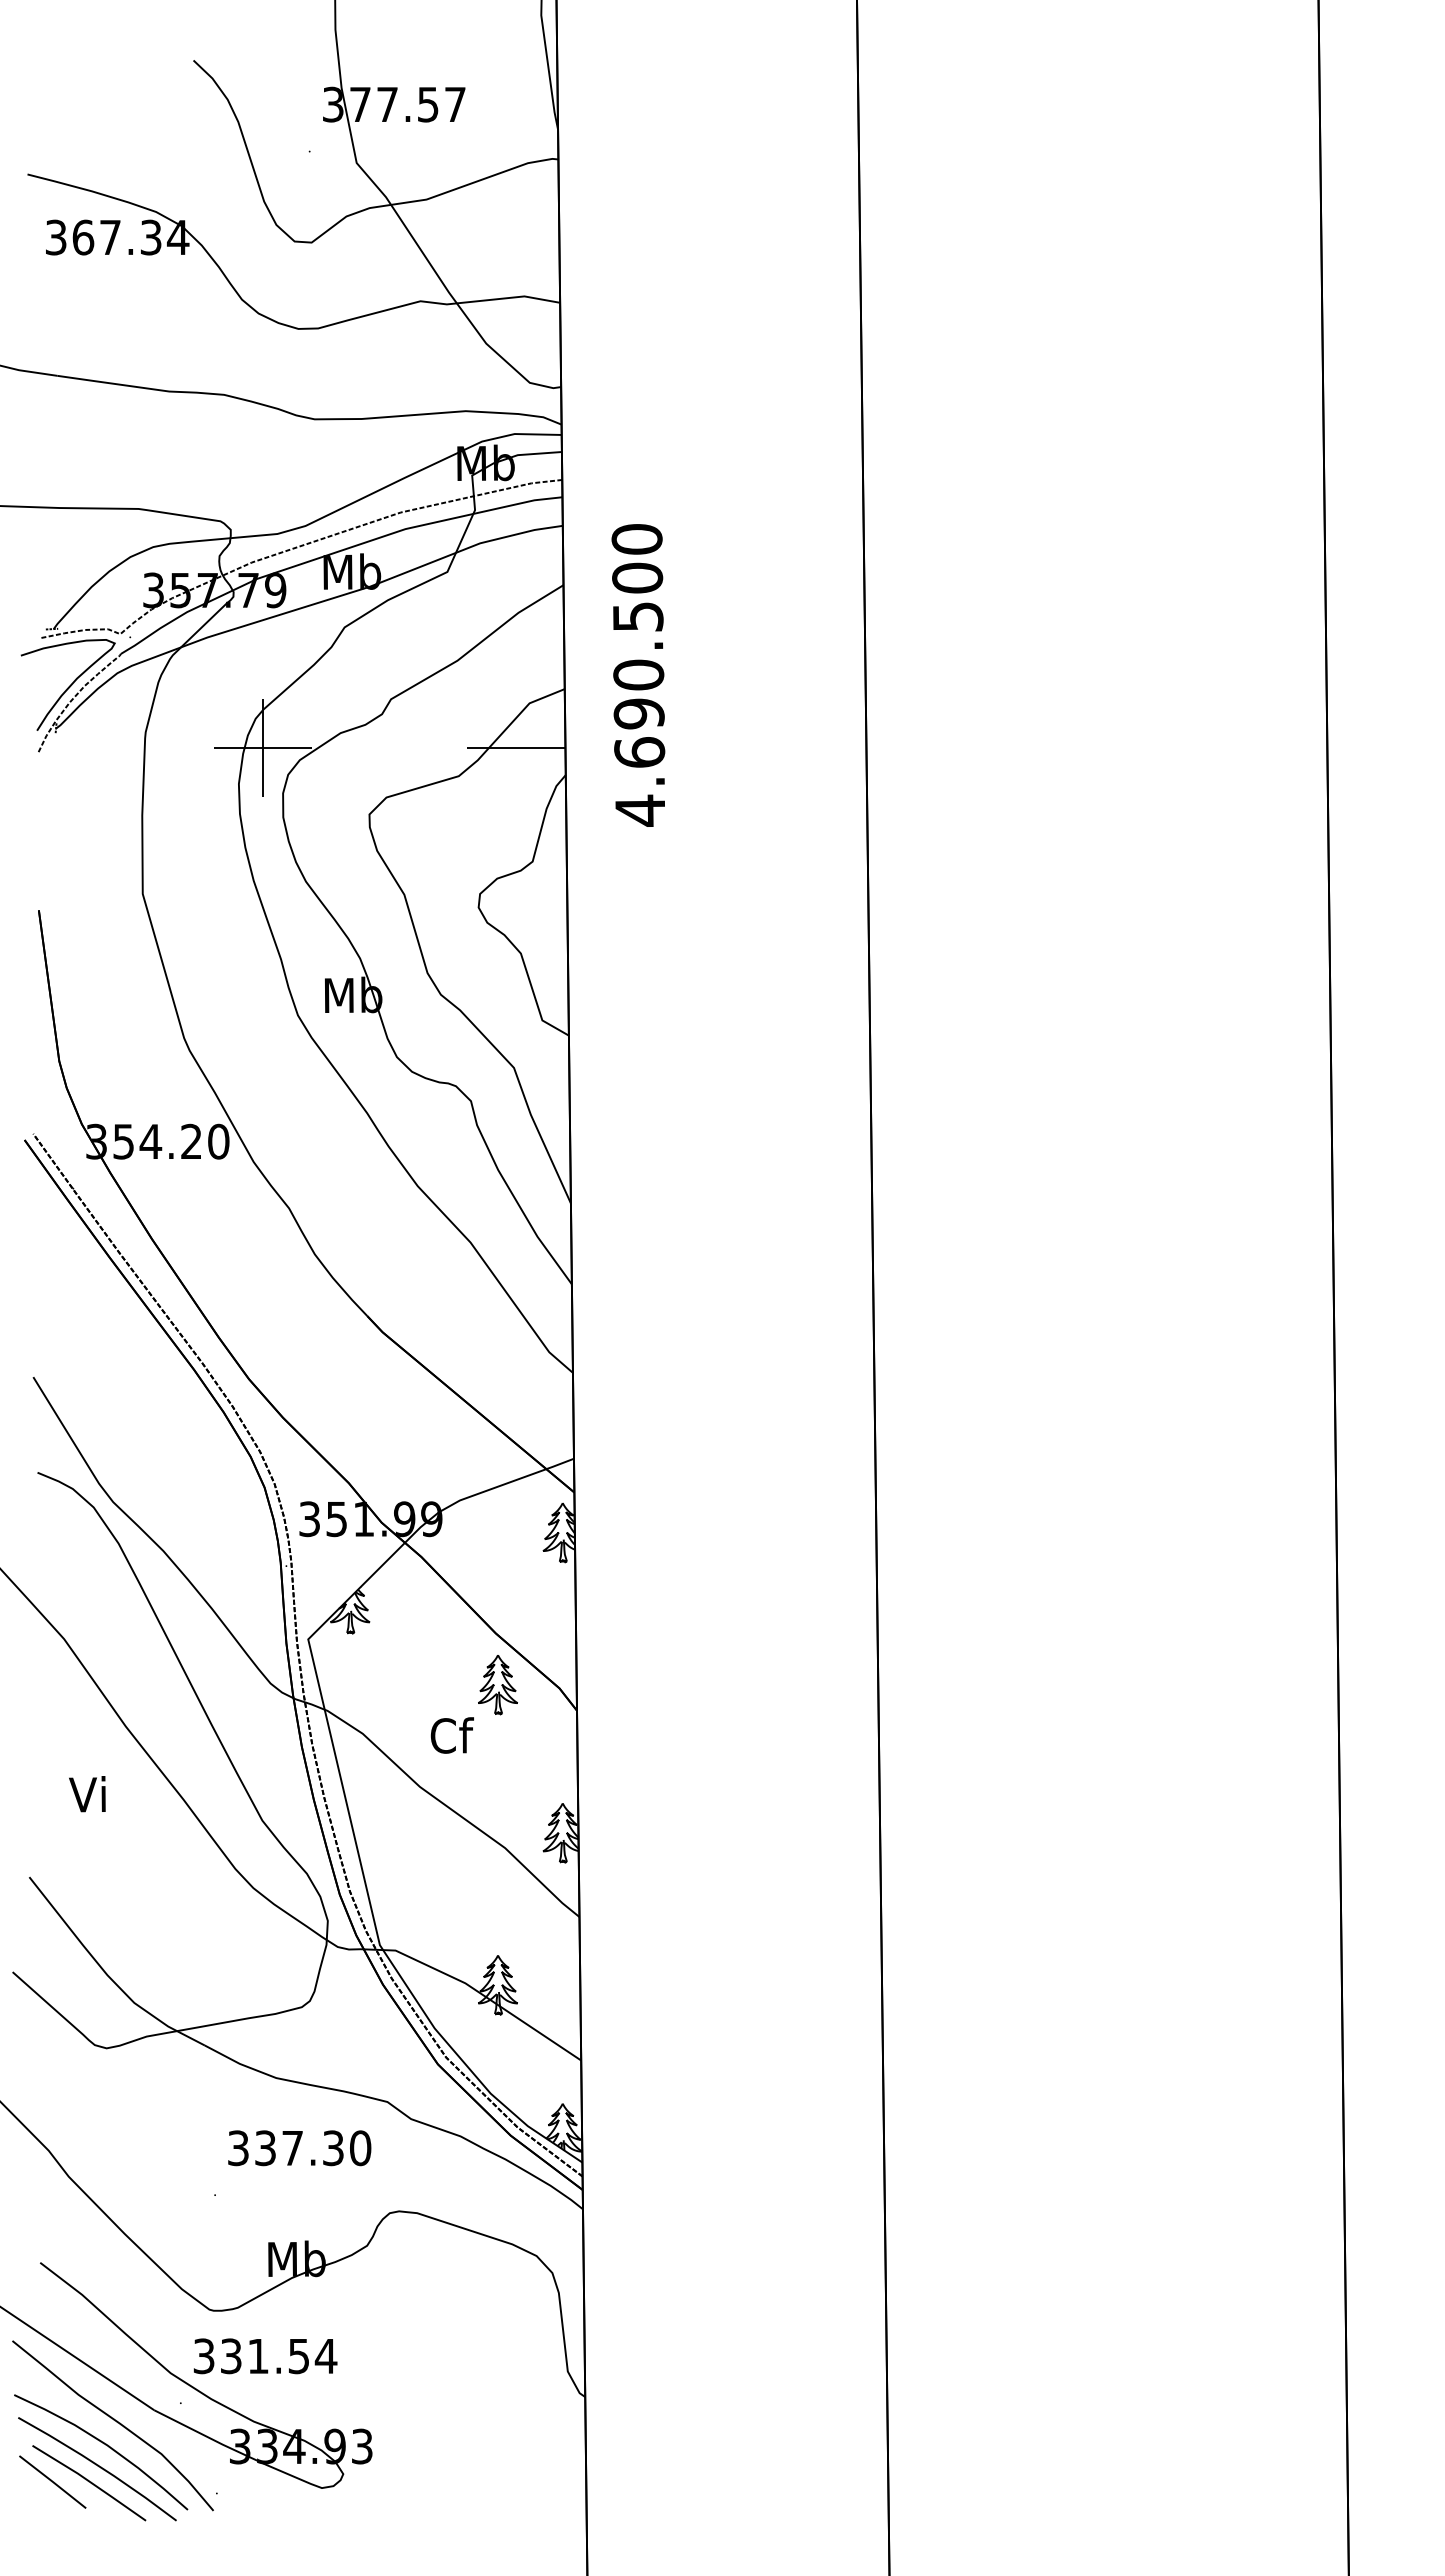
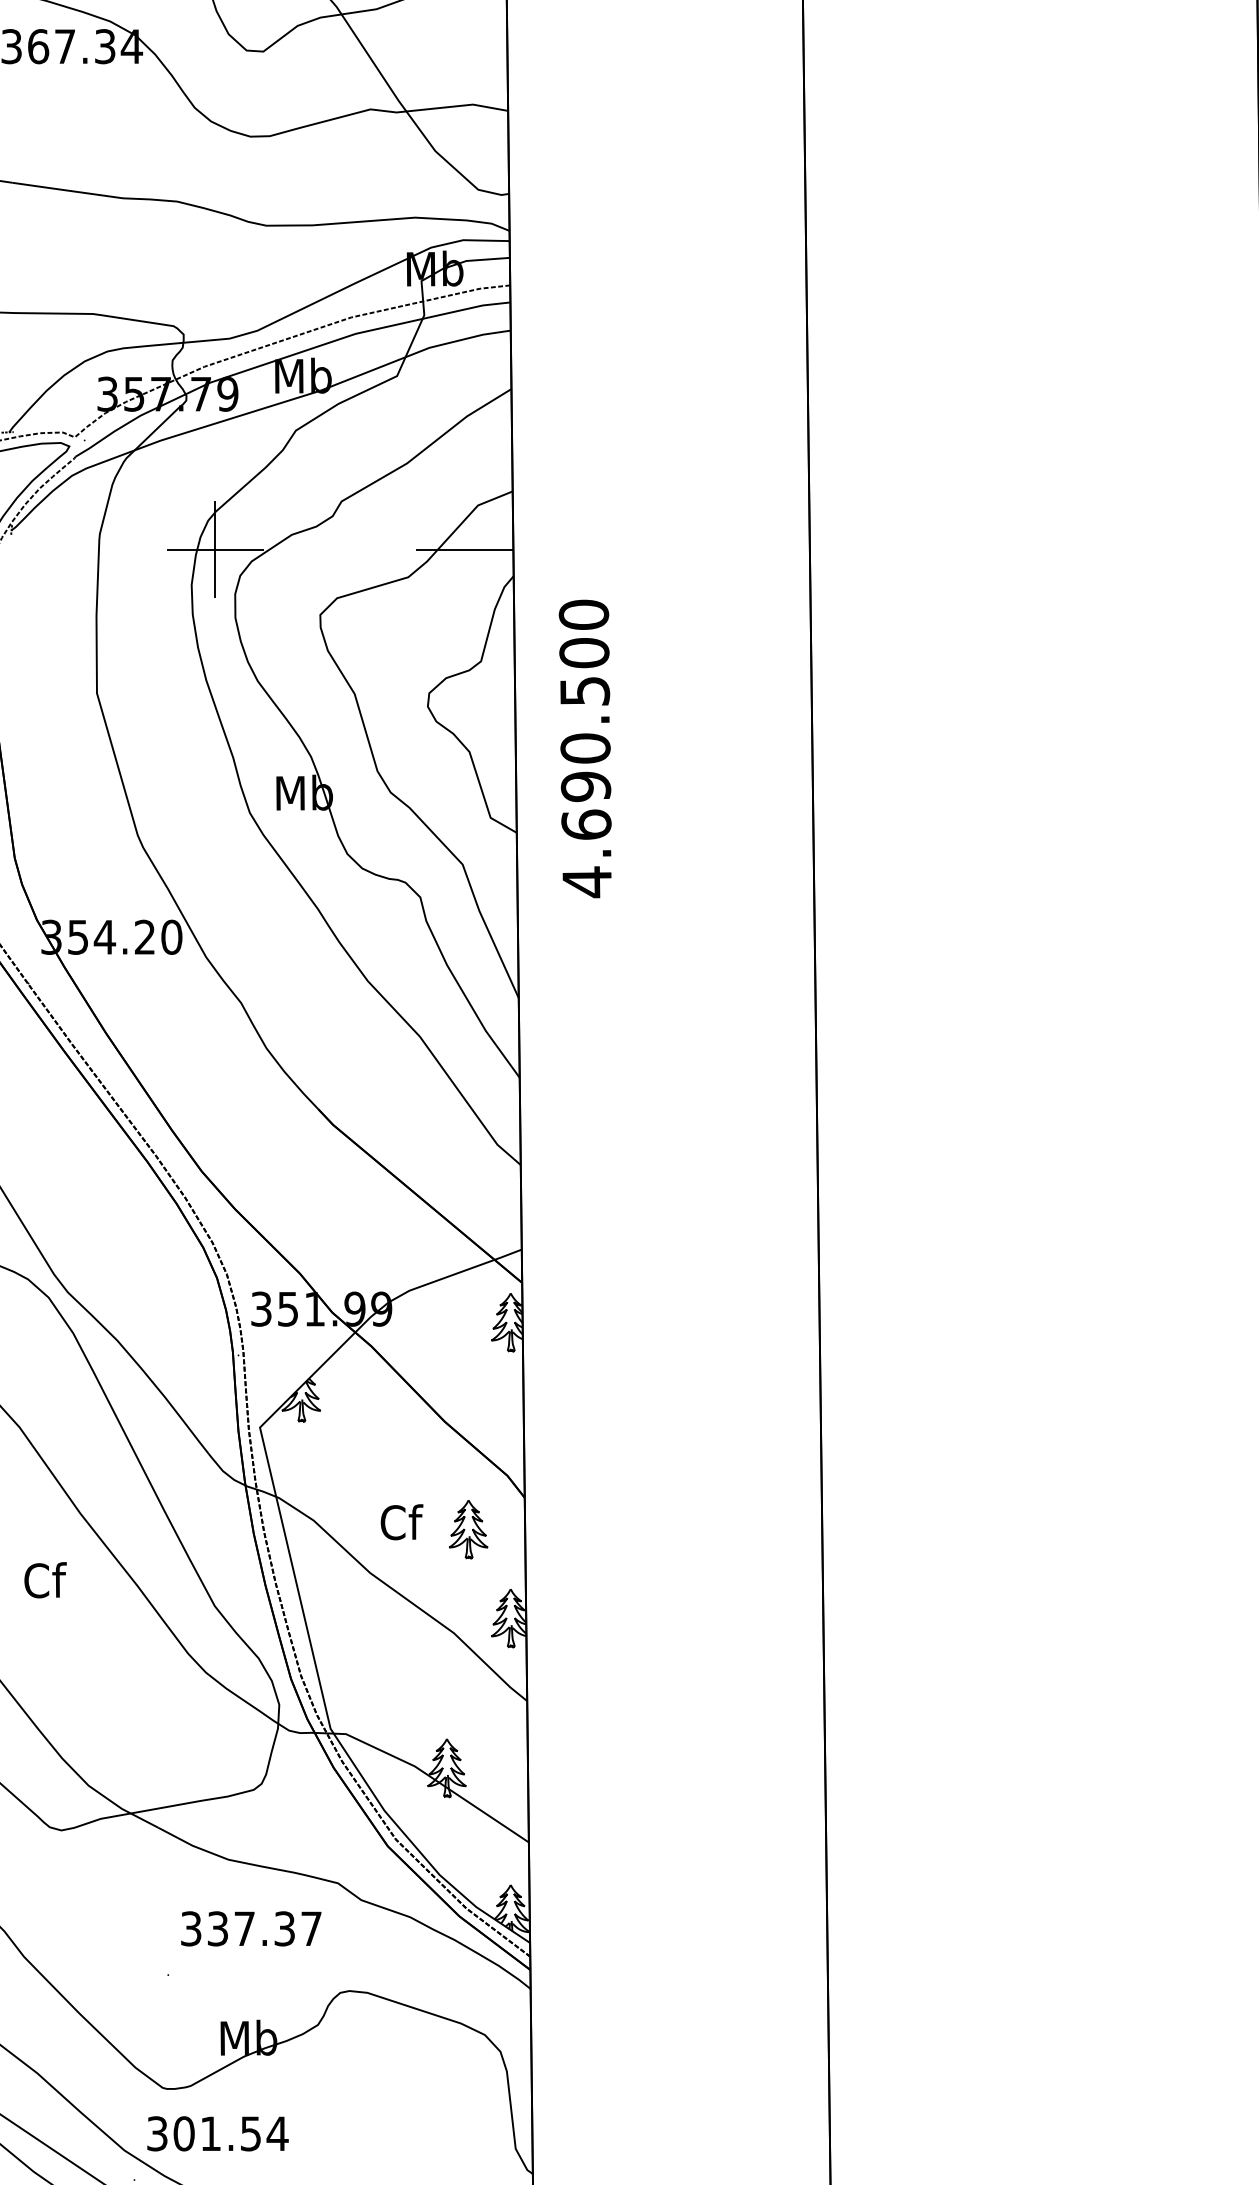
text: (638, 675) -> (585, 748), moved
part: (497, 1685) -> (468, 1530), moved
text: (90, 1794) -> (45, 1580), Vi -> Cf
text: (360, 2148) -> (311, 1929), 337.30 -> 337.37
text: (230, 2356) -> (183, 2134), 331.54 -> 301.54

